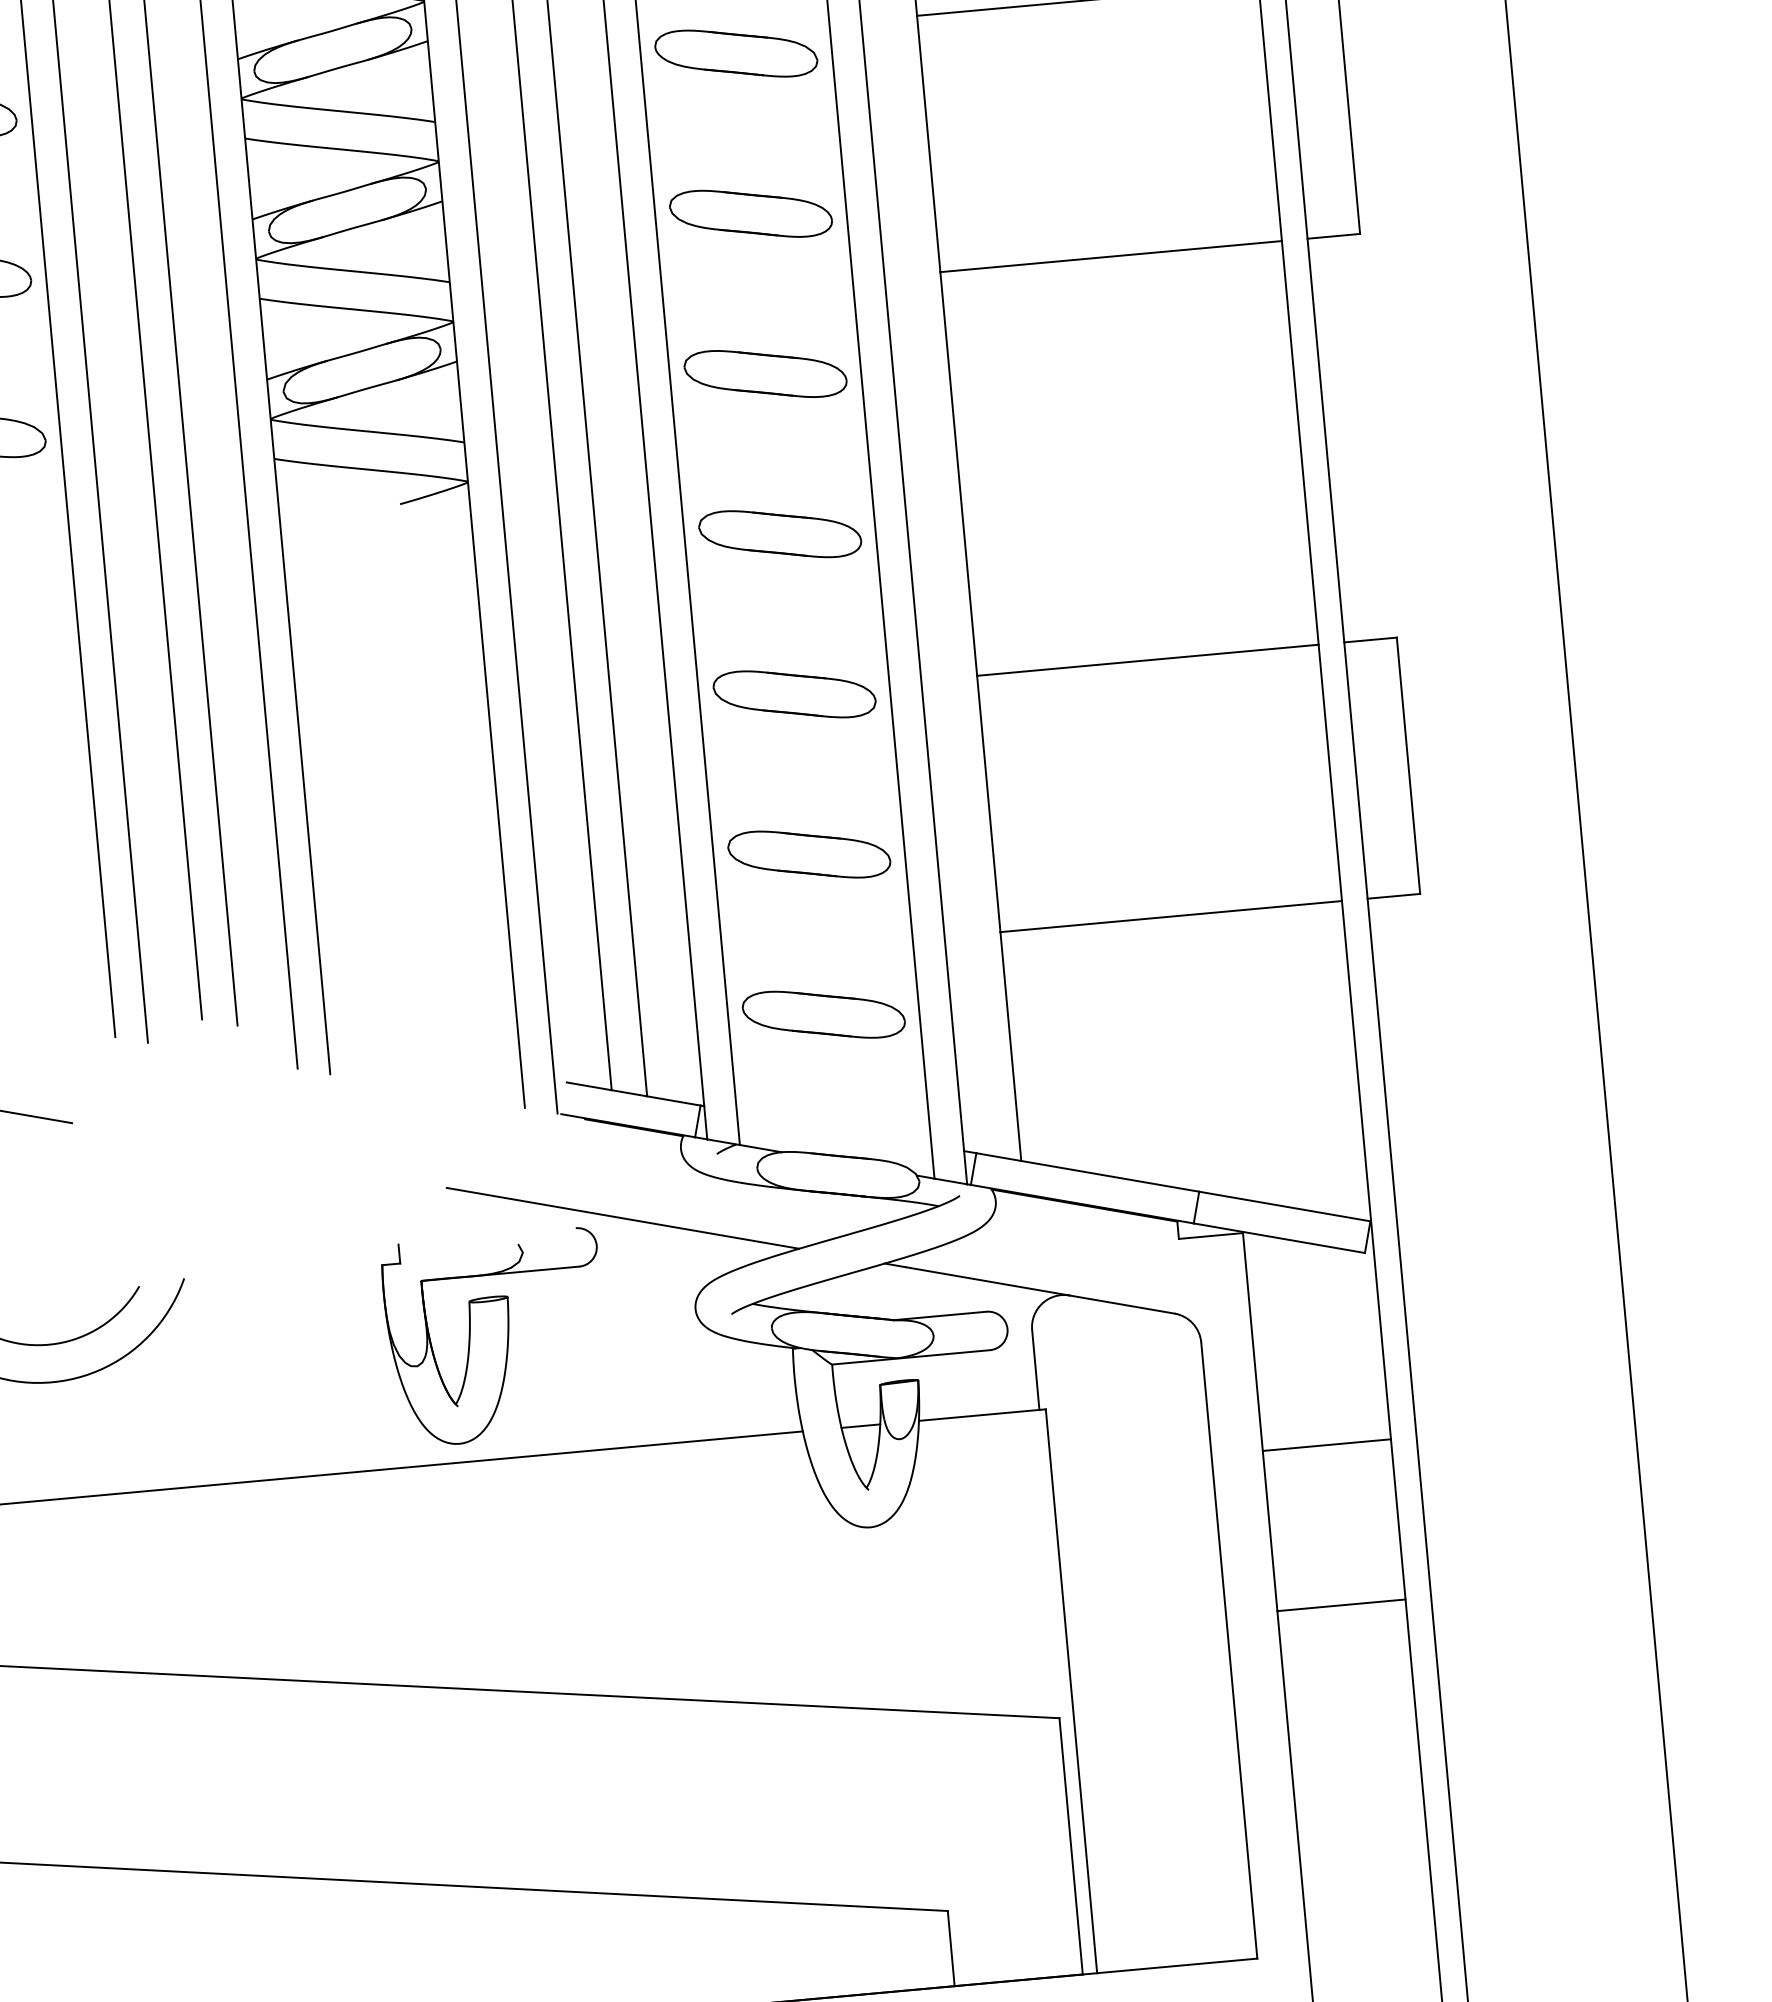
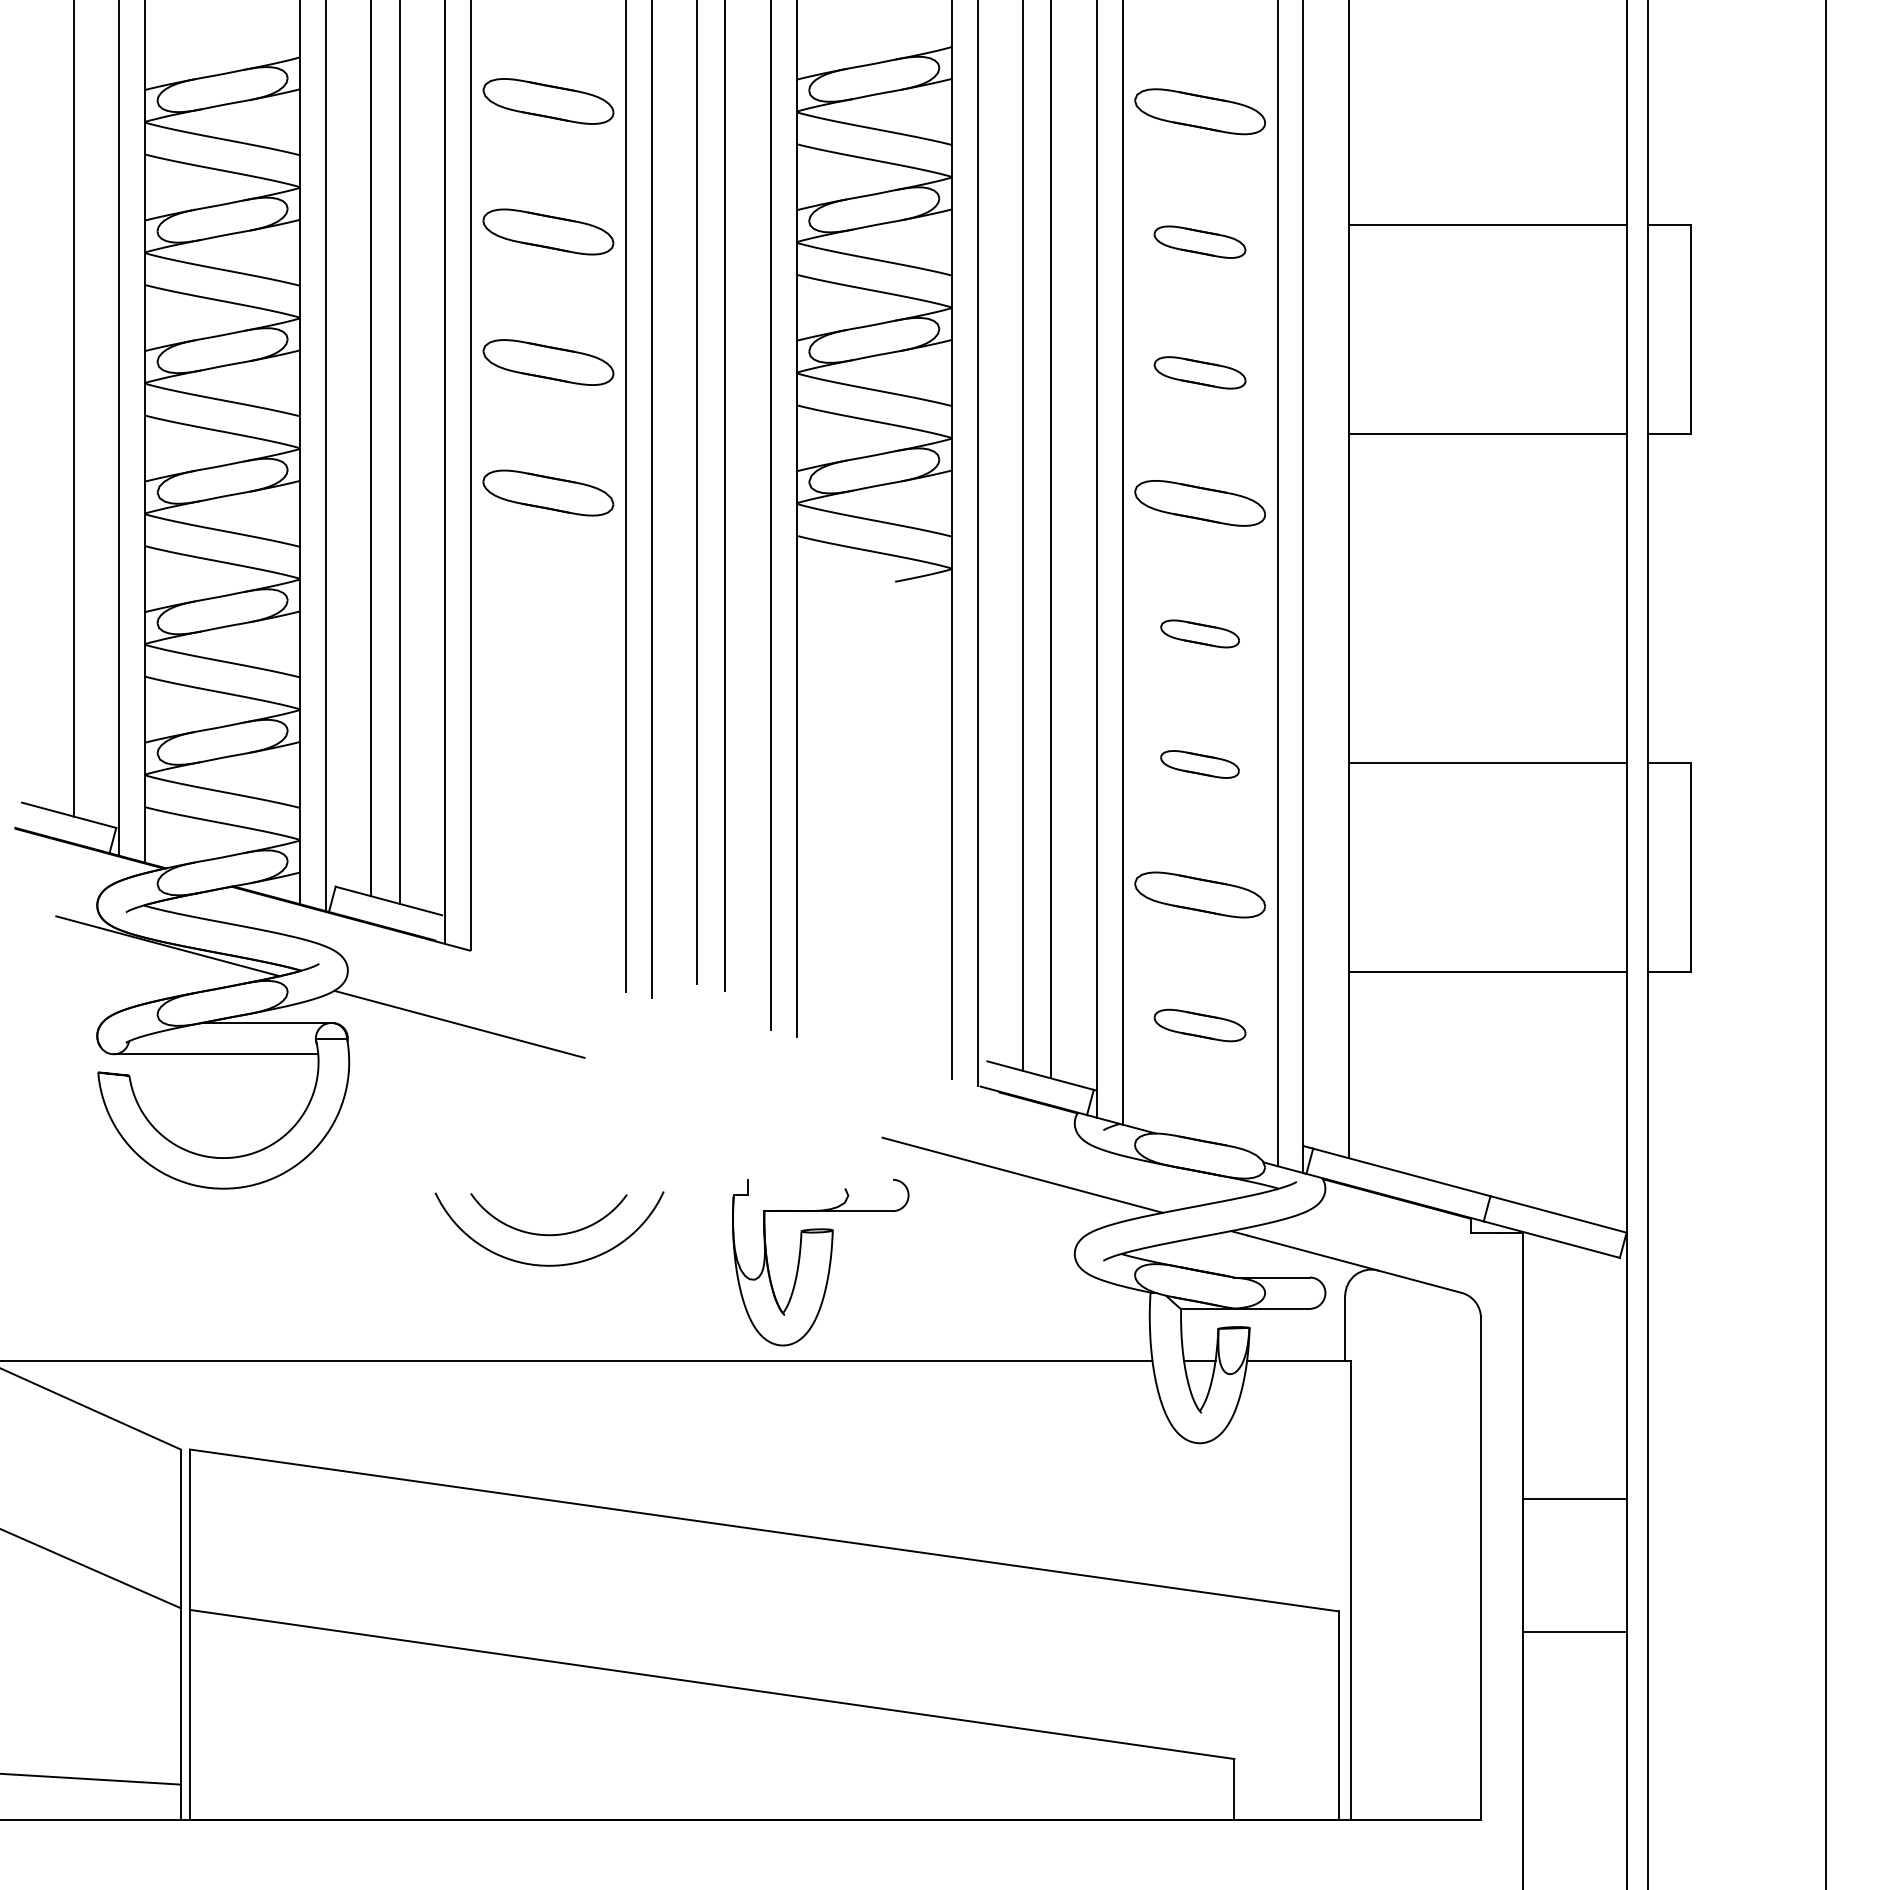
part: (735, 52) -> (1199, 241), size x0.7
part: (750, 213) -> (1199, 372), size x0.7
part: (779, 533) -> (1199, 633), size x0.6
part: (793, 694) -> (1199, 764), size x0.6
part: (823, 1014) -> (1199, 1025), size x0.7
part: (496, 1337) -> (820, 1262), moved
line: (1326, 1445) -> (1574, 1499), moved
line: (1340, 1604) -> (1574, 1631), moved

